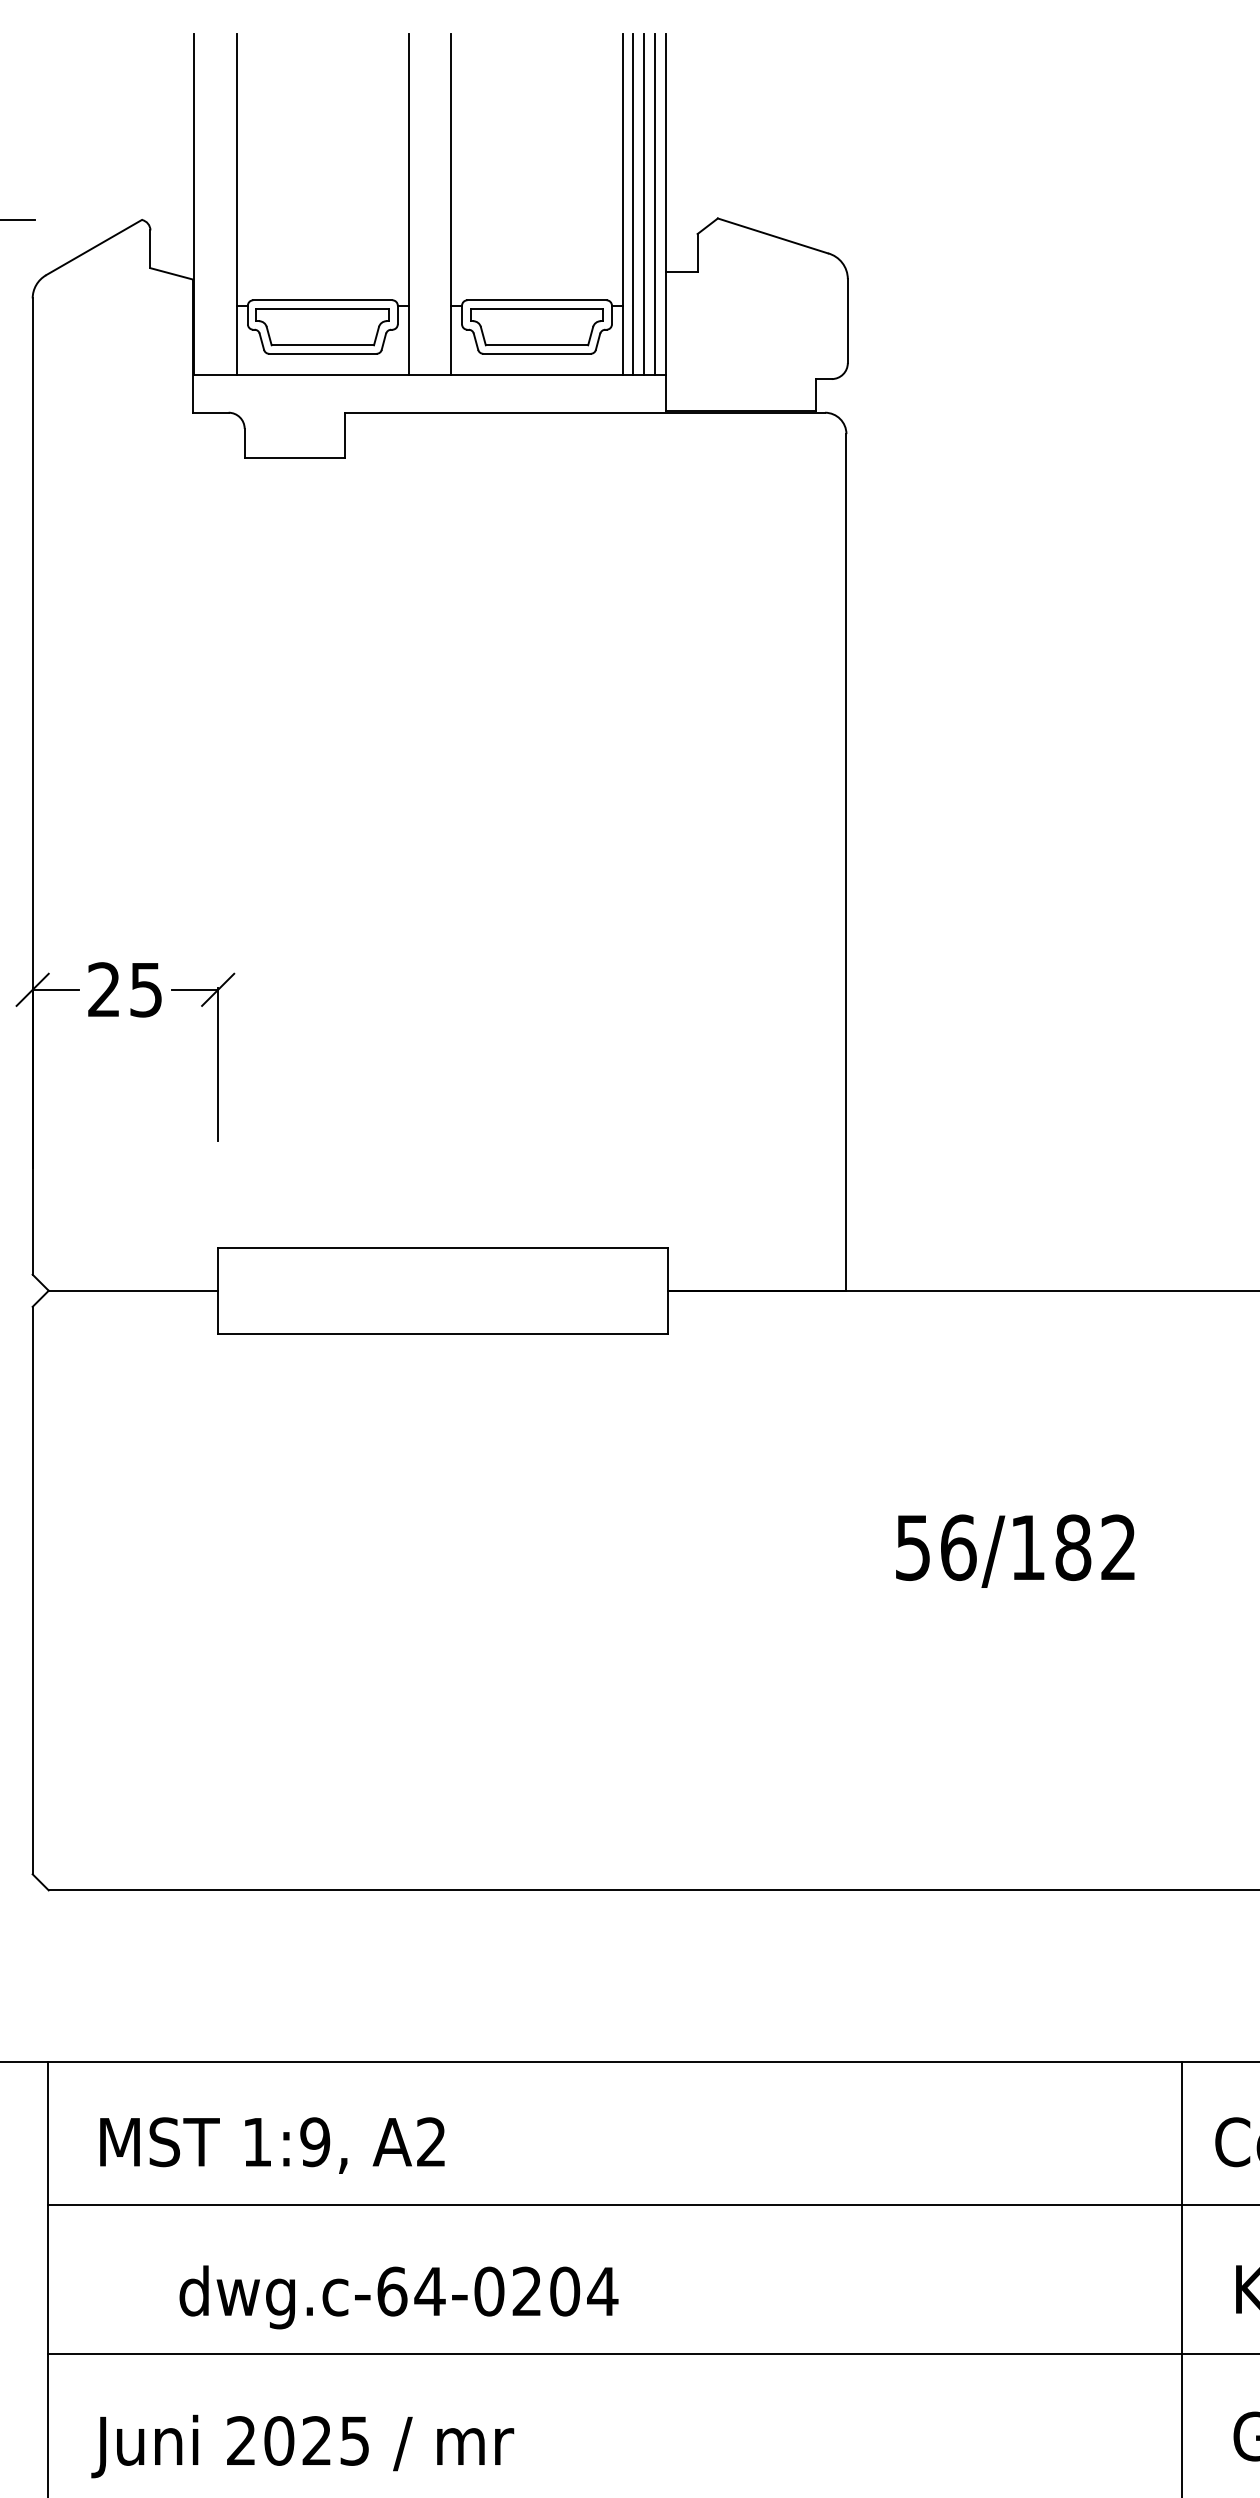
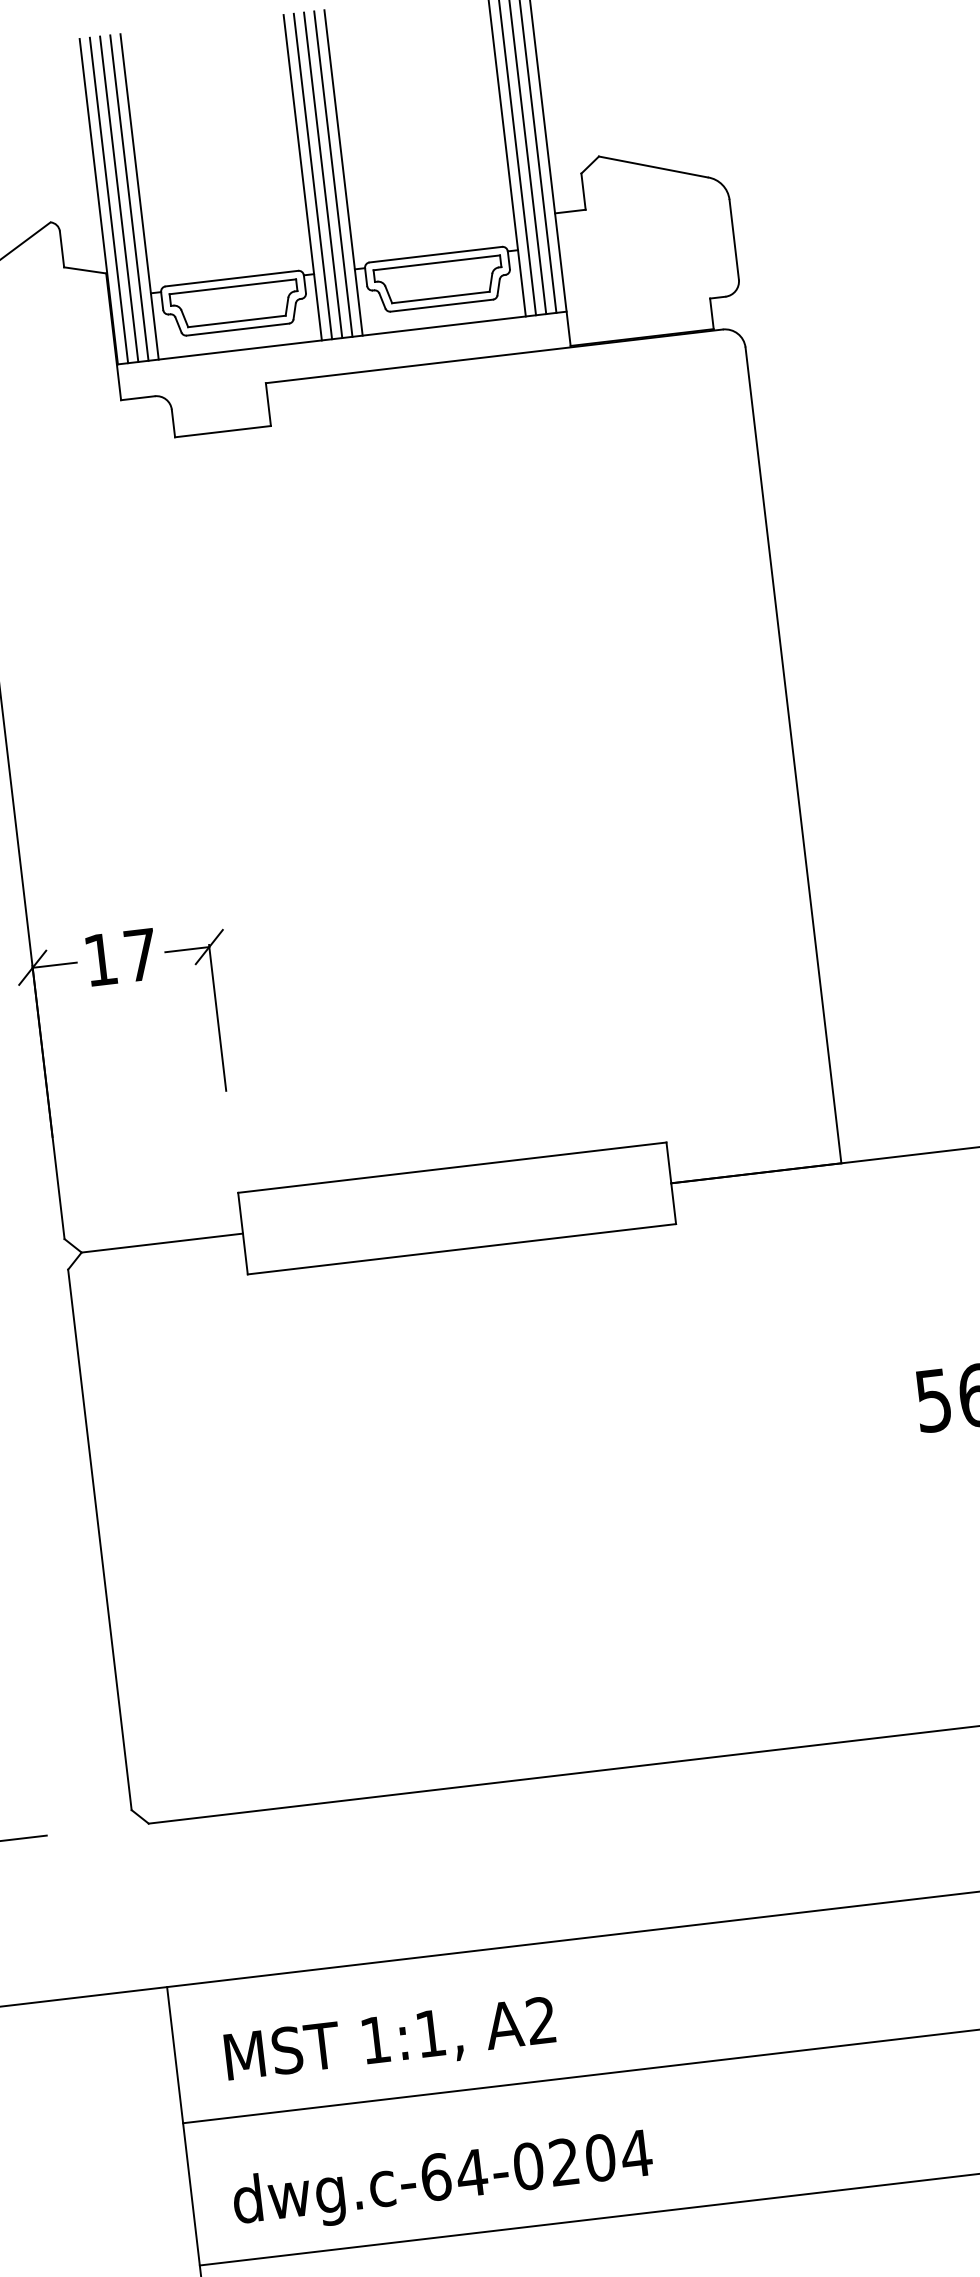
line: (205, 204) -> (109, 200), added
line: (215, 204) -> (118, 199), added
line: (226, 204) -> (129, 198), added
line: (419, 204) -> (313, 176), added
line: (429, 204) -> (322, 175), added
line: (440, 204) -> (333, 174), added
text: (124, 989) -> (120, 957), 25 -> 17
text: (315, 2142) -> (431, 2033), 1:9, -> 1:1,
text: (398, 2297) -> (442, 2182), moved

